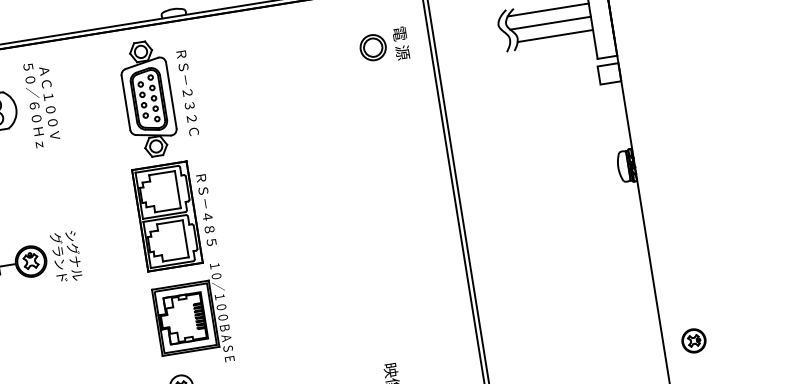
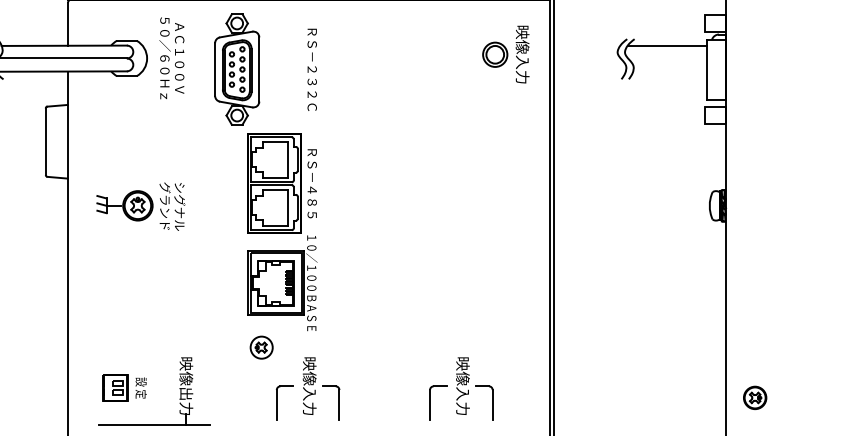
line: (550, 23) -> (667, 58), removed
line: (554, 36) -> (669, 71), removed
text: (401, 42) -> (522, 54), 電 源 -> 映像入力
part: (148, 99) -> (237, 69), moved
part: (694, 340) -> (755, 397), moved

